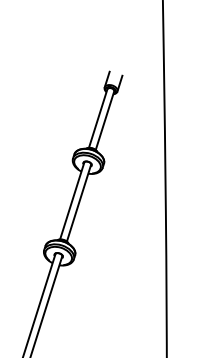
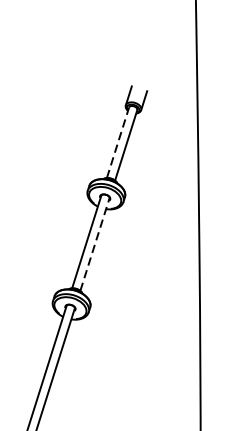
line: (98, 118) -> (118, 142), solid -> dashed
line: (79, 202) -> (95, 243), solid -> dashed

